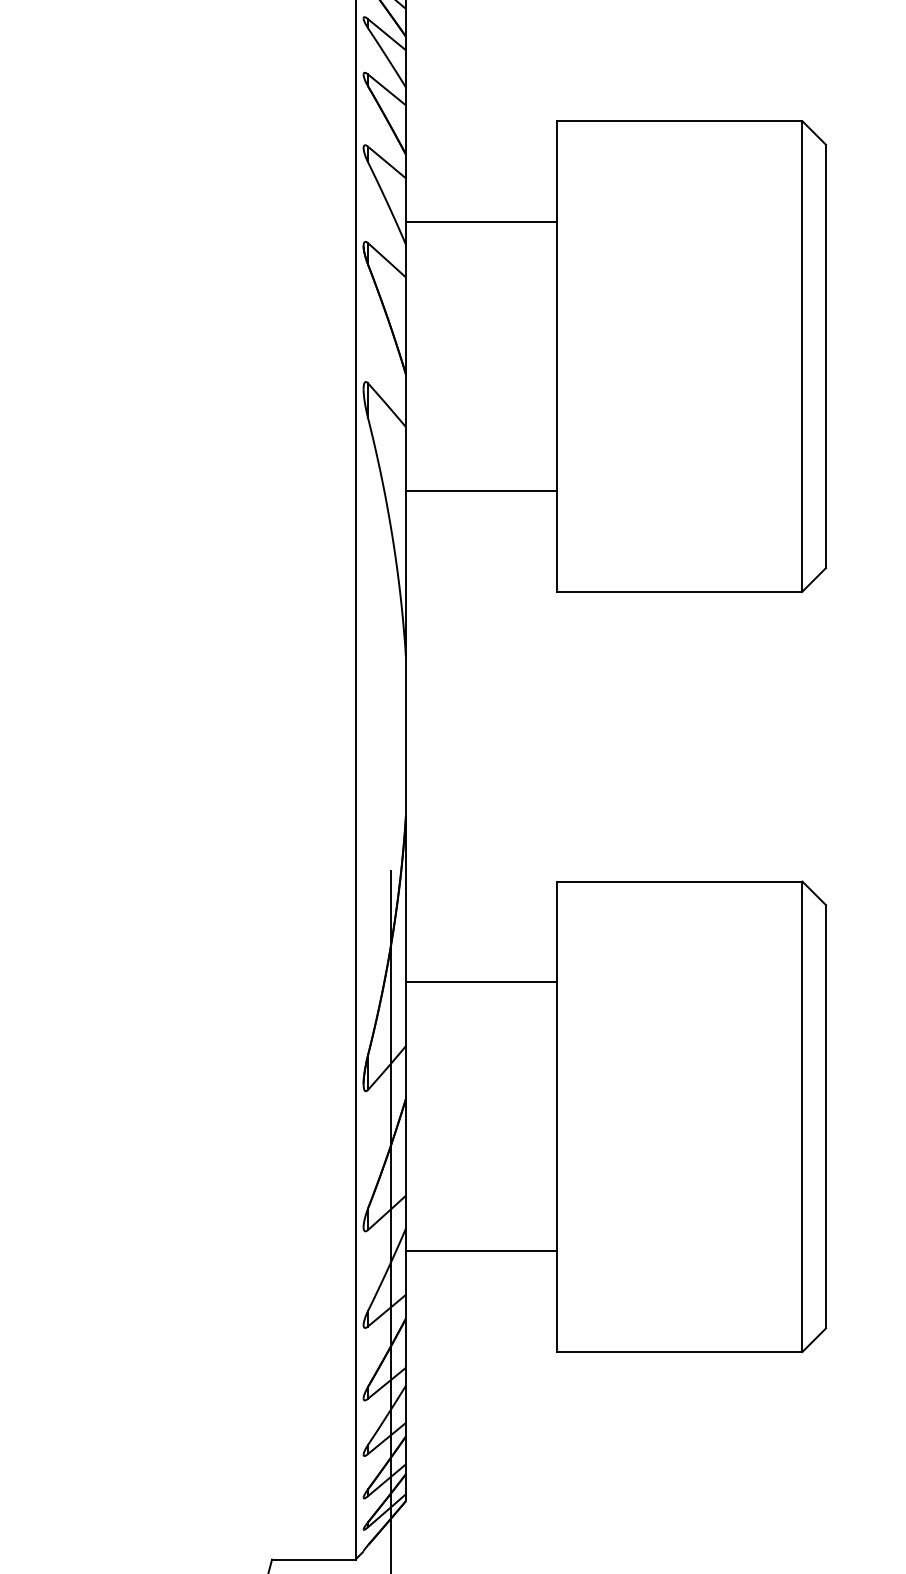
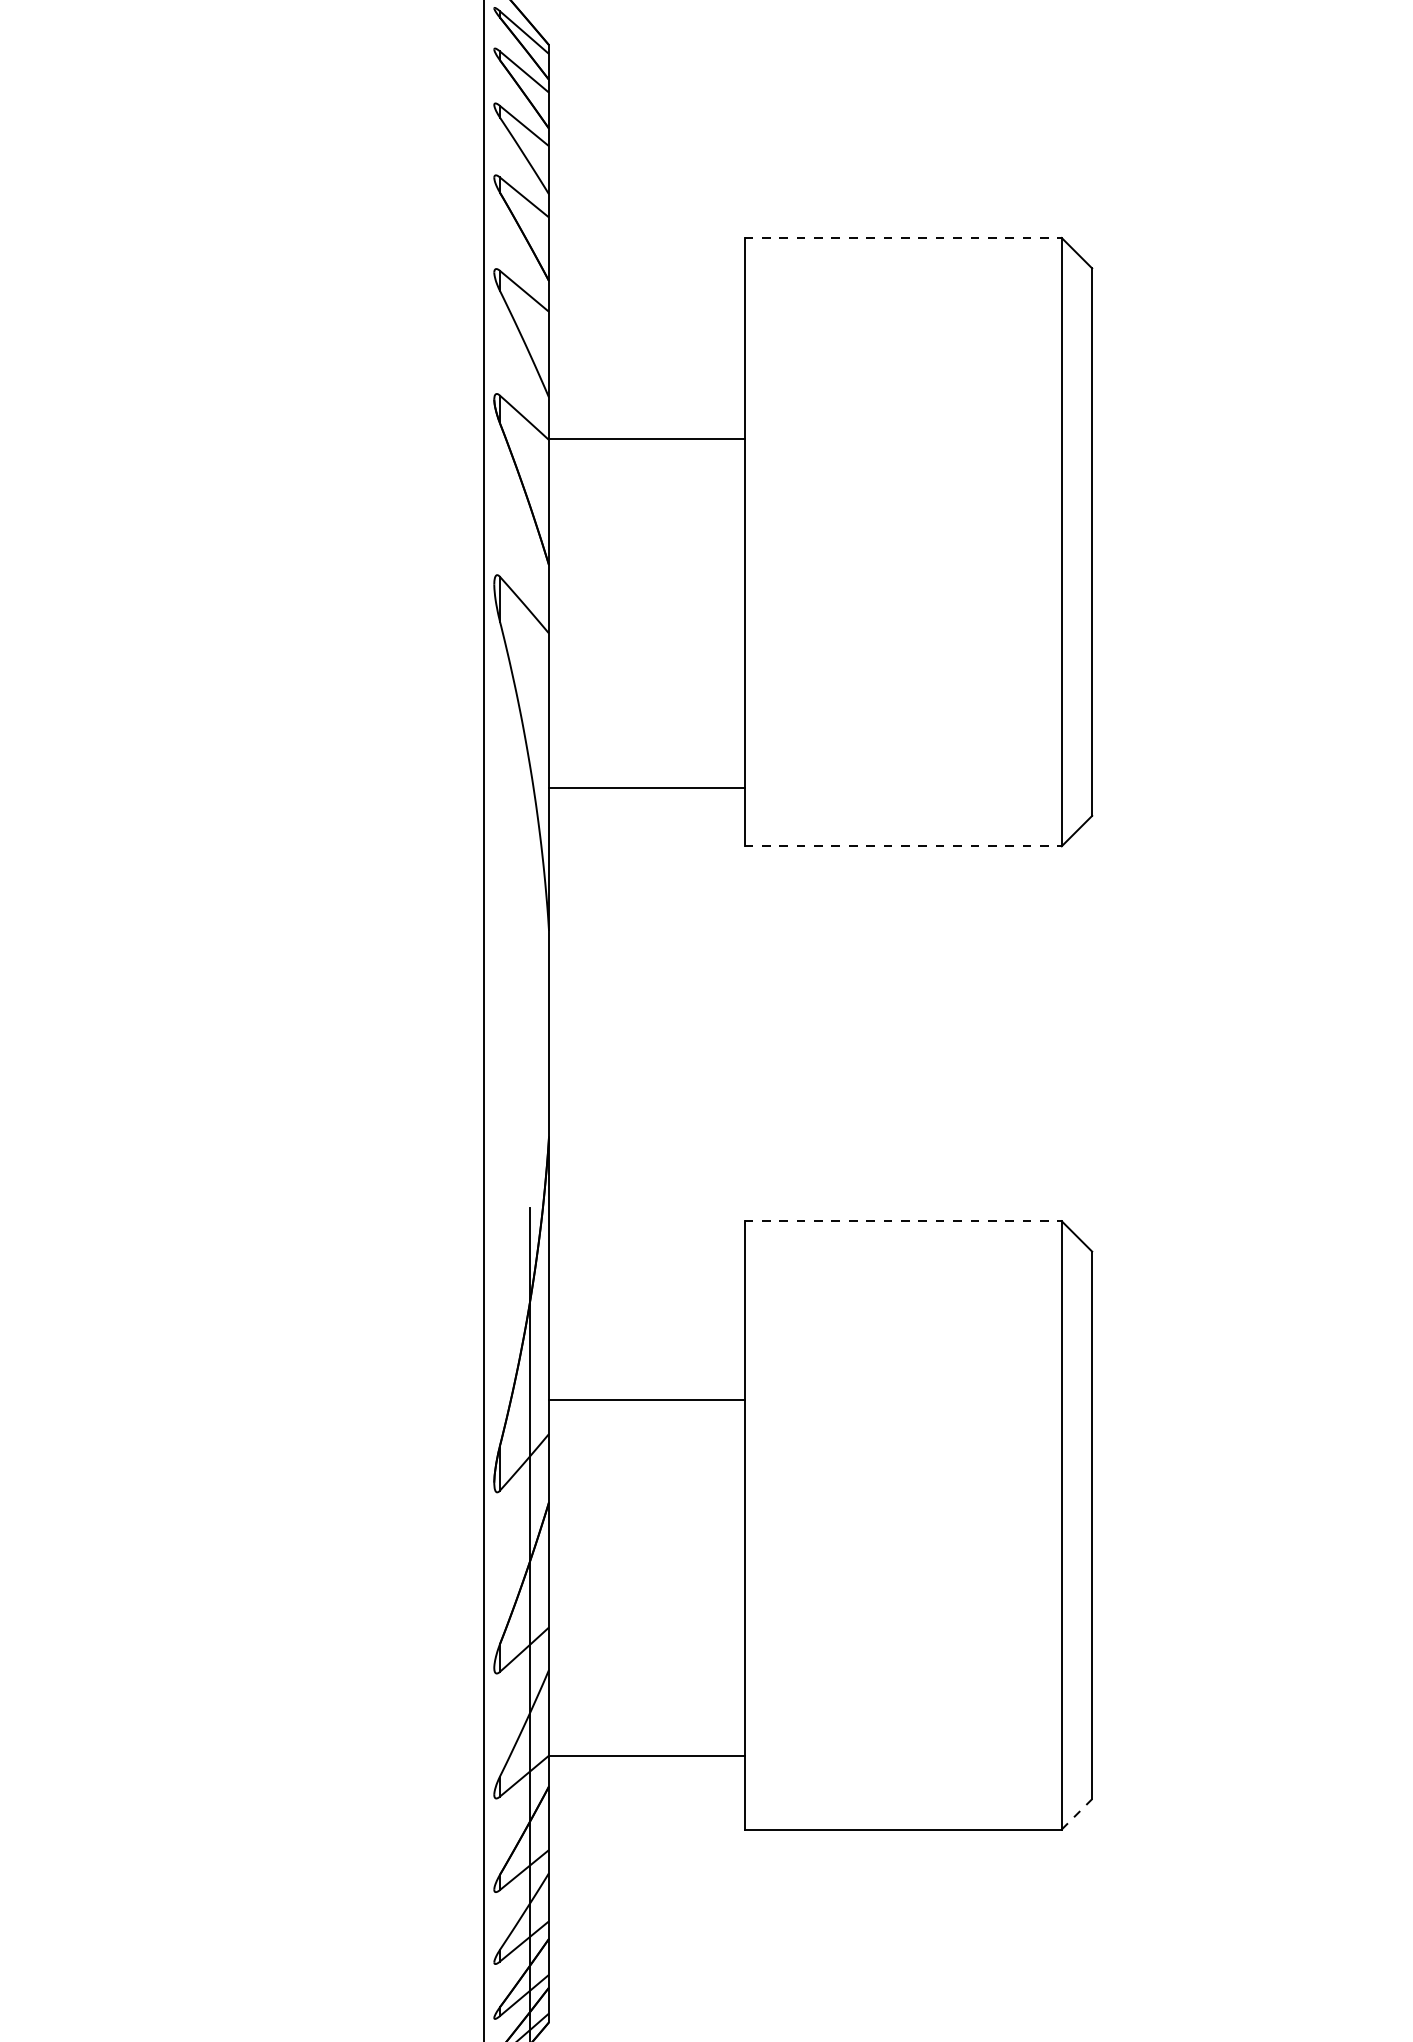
line: (680, 120) -> (903, 237), solid -> dashed
line: (481, 222) -> (646, 439), moved
line: (481, 490) -> (646, 787), moved
line: (680, 591) -> (903, 846), solid -> dashed
line: (680, 881) -> (903, 1221), solid -> dashed
line: (481, 982) -> (646, 1399), moved
line: (481, 1251) -> (646, 1756), moved
line: (813, 1340) -> (1076, 1814), solid -> dashed

